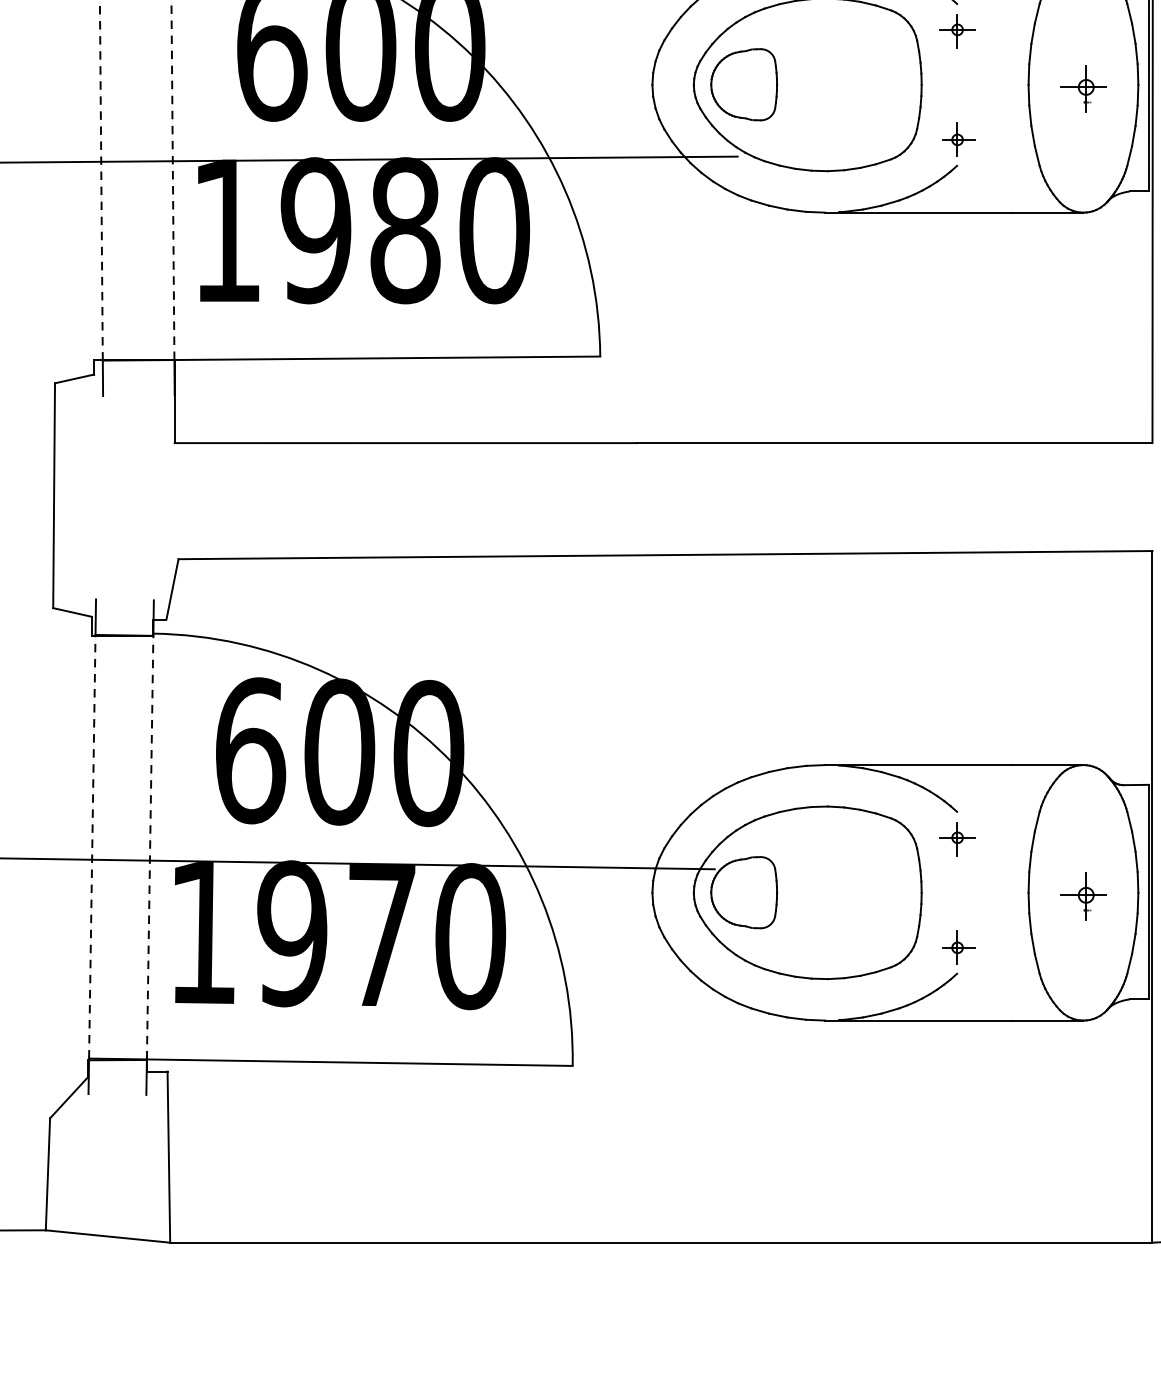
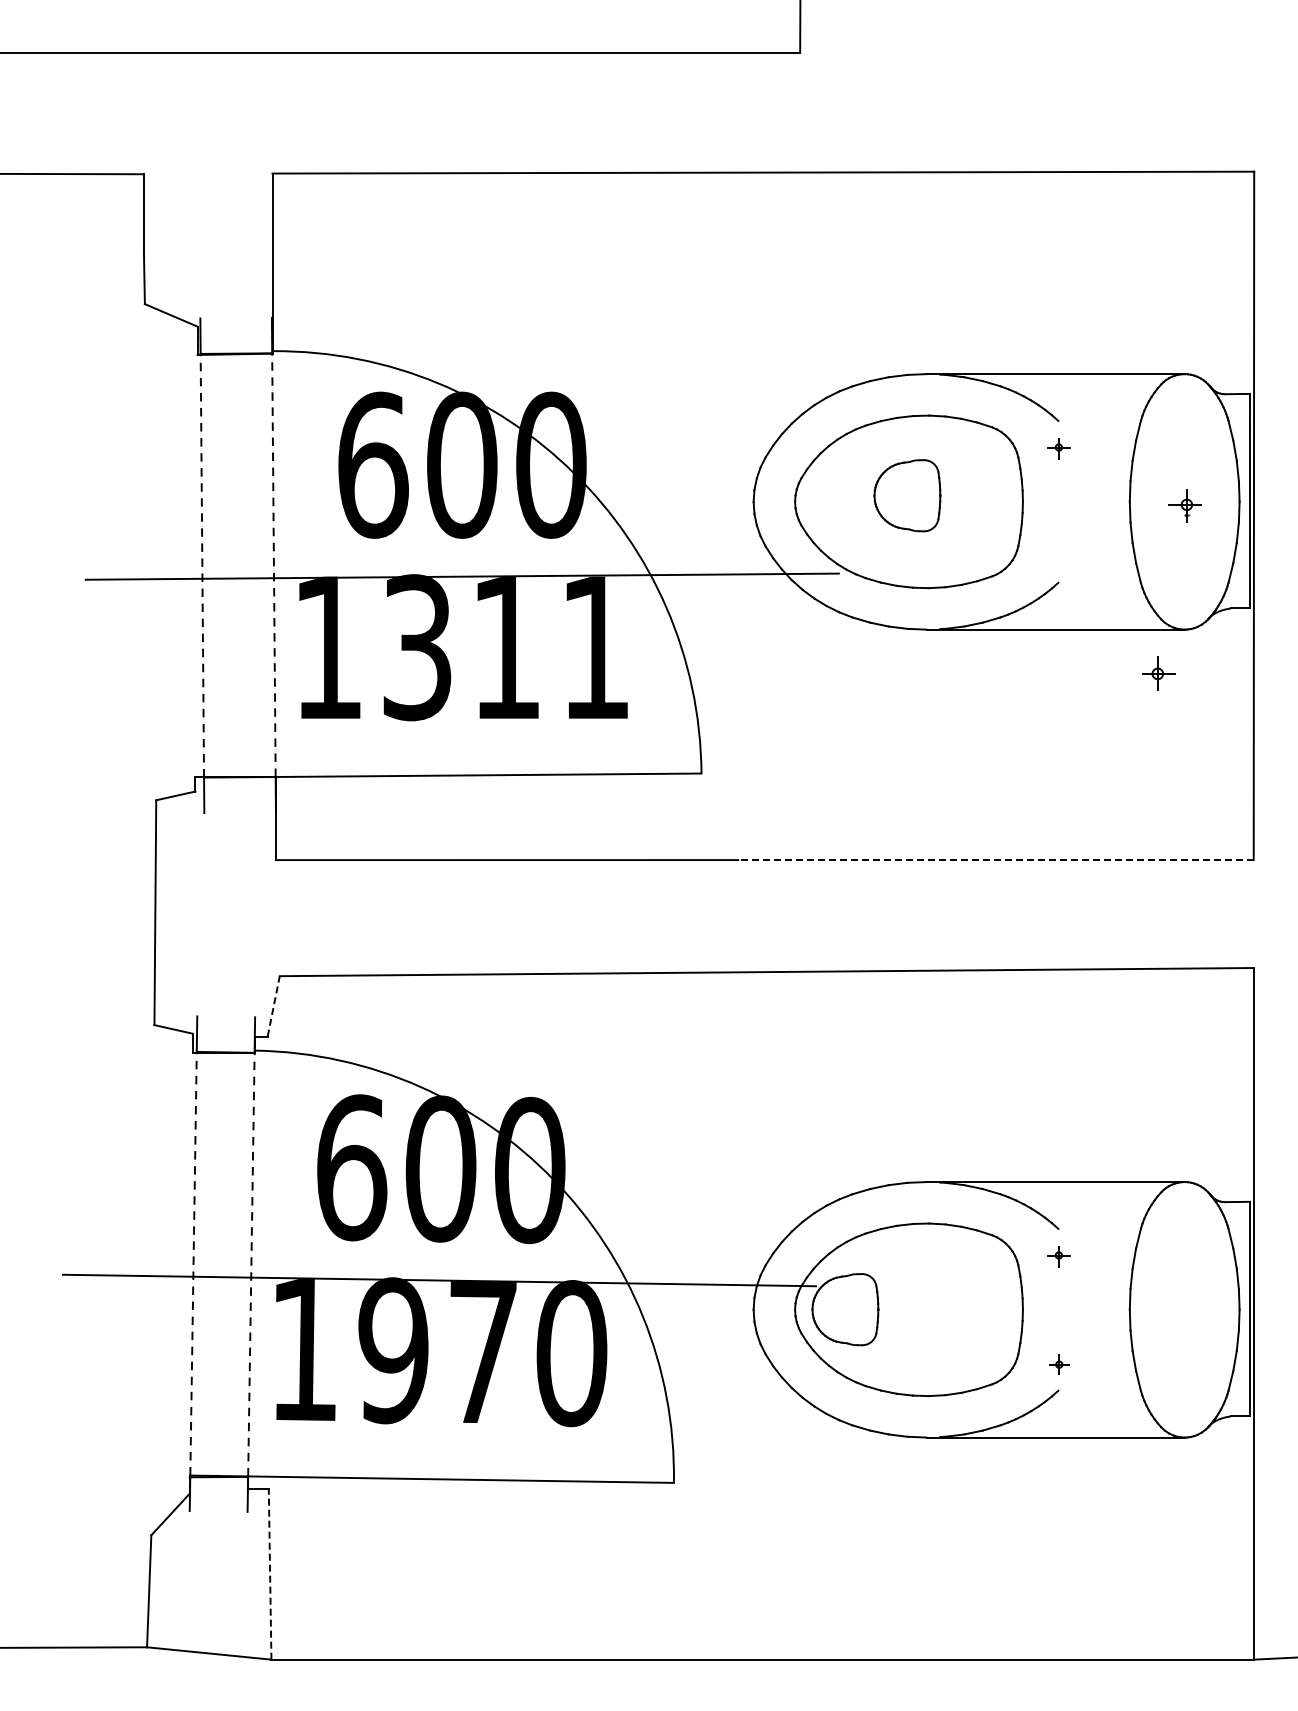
part: (957, 31) -> (1058, 448), size x0.6
part: (744, 84) -> (907, 495), moved
part: (1084, 88) -> (1185, 505), size x0.7
part: (958, 139) -> (1158, 673), moved
text: (405, 230) -> (506, 647), 1980 -> 1311
line: (894, 443) -> (995, 860), solid -> dashed
line: (172, 589) -> (273, 1006), solid -> dashed
part: (957, 839) -> (1058, 1256), size x0.6
part: (1084, 896) -> (1185, 1313), removed
part: (958, 947) -> (1059, 1364), size x0.6
line: (169, 1157) -> (270, 1574), solid -> dashed

